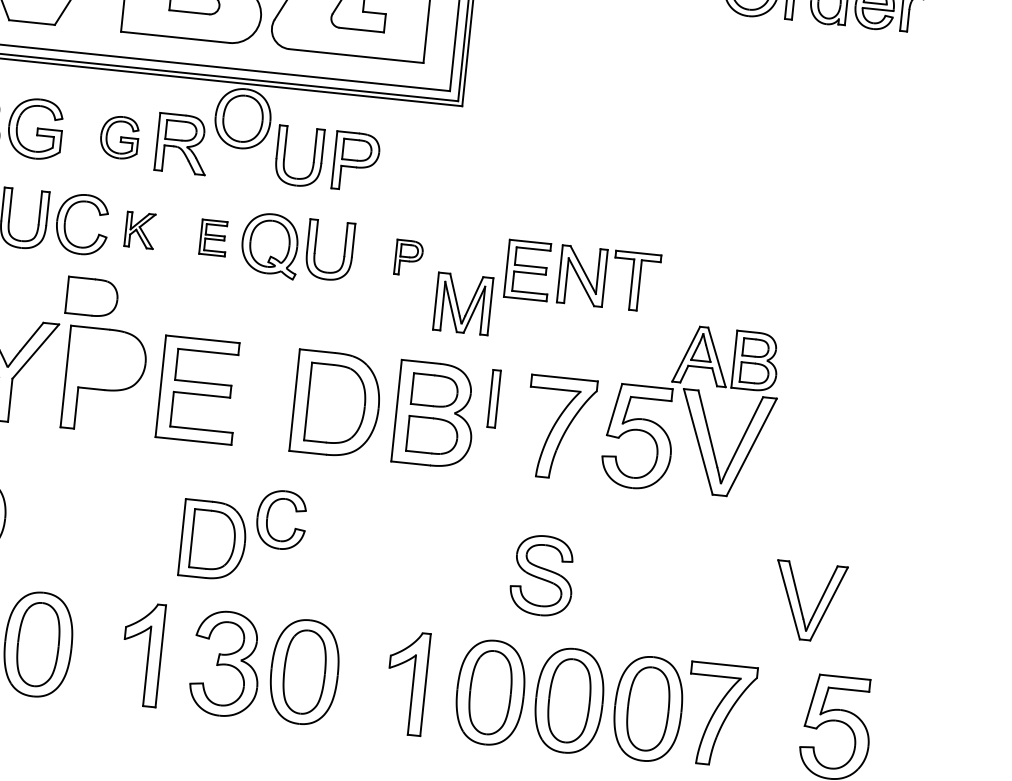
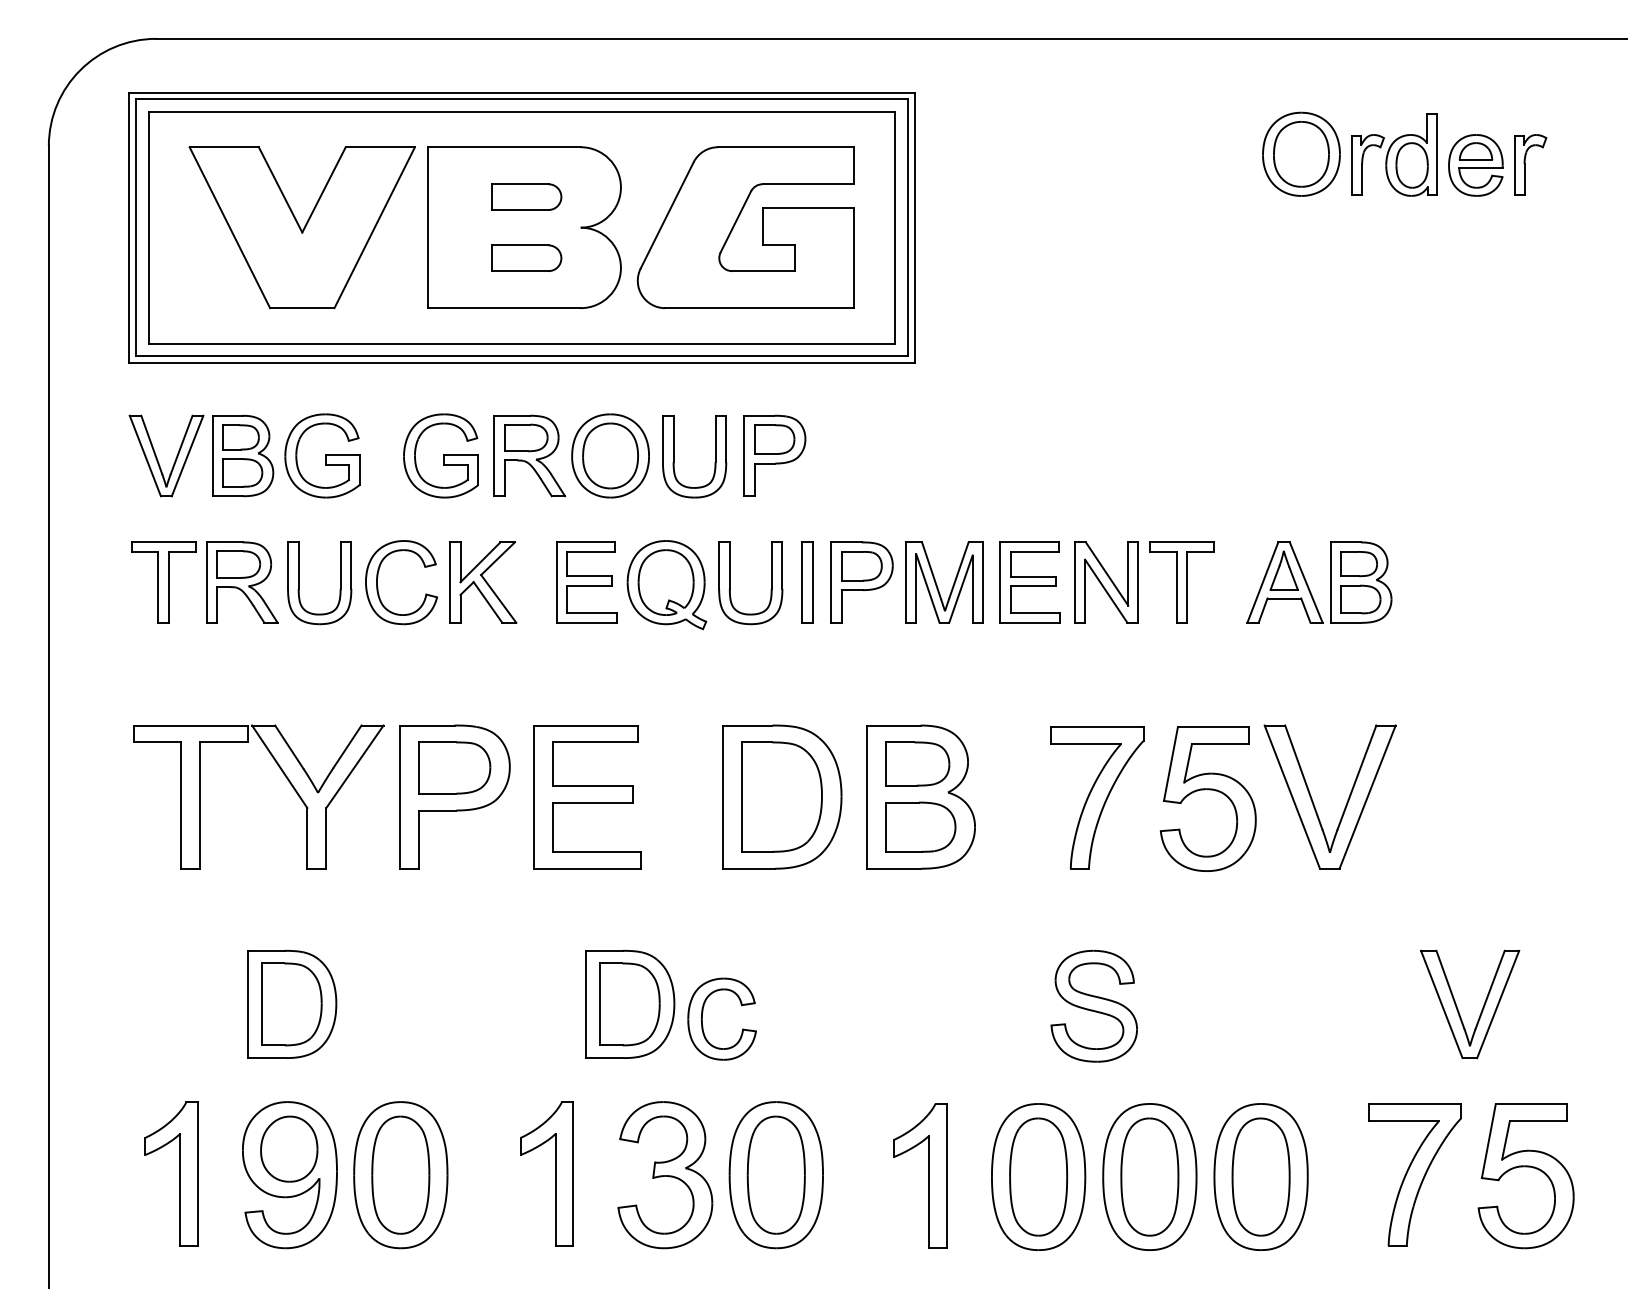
part: (243, 118) -> (610, 455), moved
part: (119, 137) -> (440, 455), size x1.43
part: (140, 230) -> (483, 582), size x1.67
part: (213, 237) -> (586, 582), size x1.67
part: (408, 258) -> (861, 582), size x1.67
part: (91, 297) -> (454, 767), moved
part: (458, 304) -> (937, 584), moved
part: (734, 359) -> (1330, 582), moved
part: (494, 398) -> (807, 582), moved
part: (268, 513) -> (703, 1012), moved
part: (719, 714) -> (1414, 1174), moved

